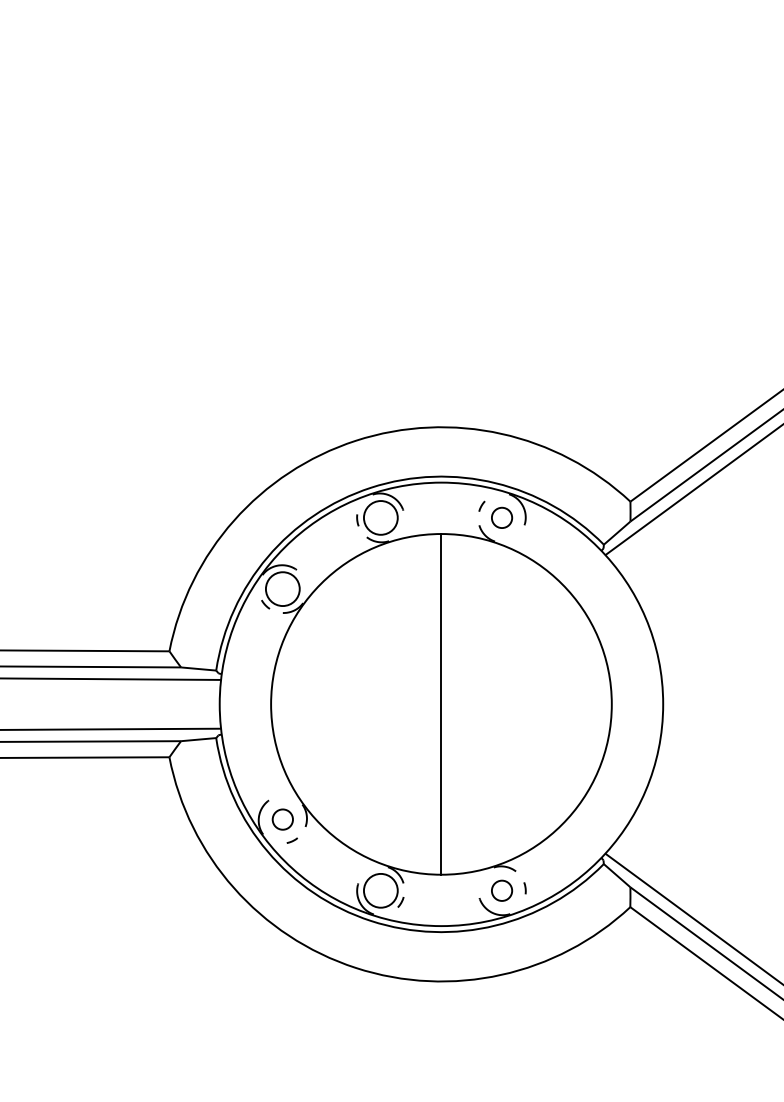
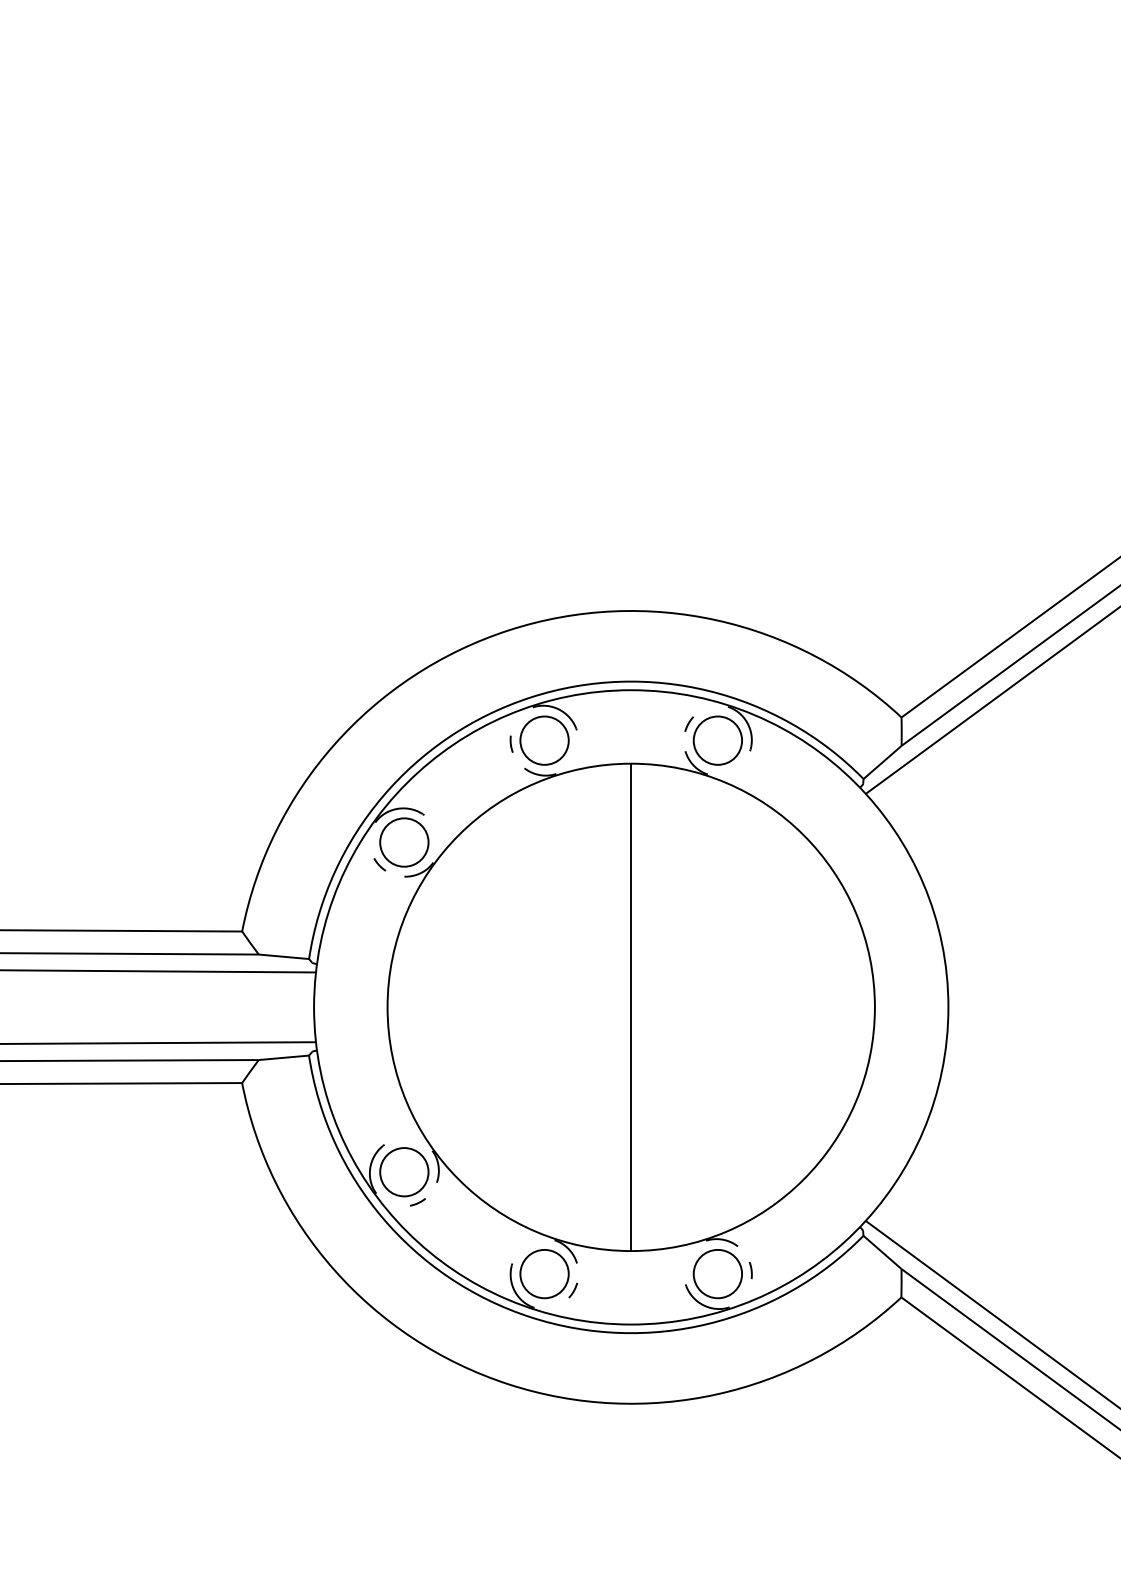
circle: (501, 517) -> (717, 740), size x1.67
circle: (282, 819) -> (403, 1172), size x1.67
circle: (501, 890) -> (717, 1273), size x1.67

